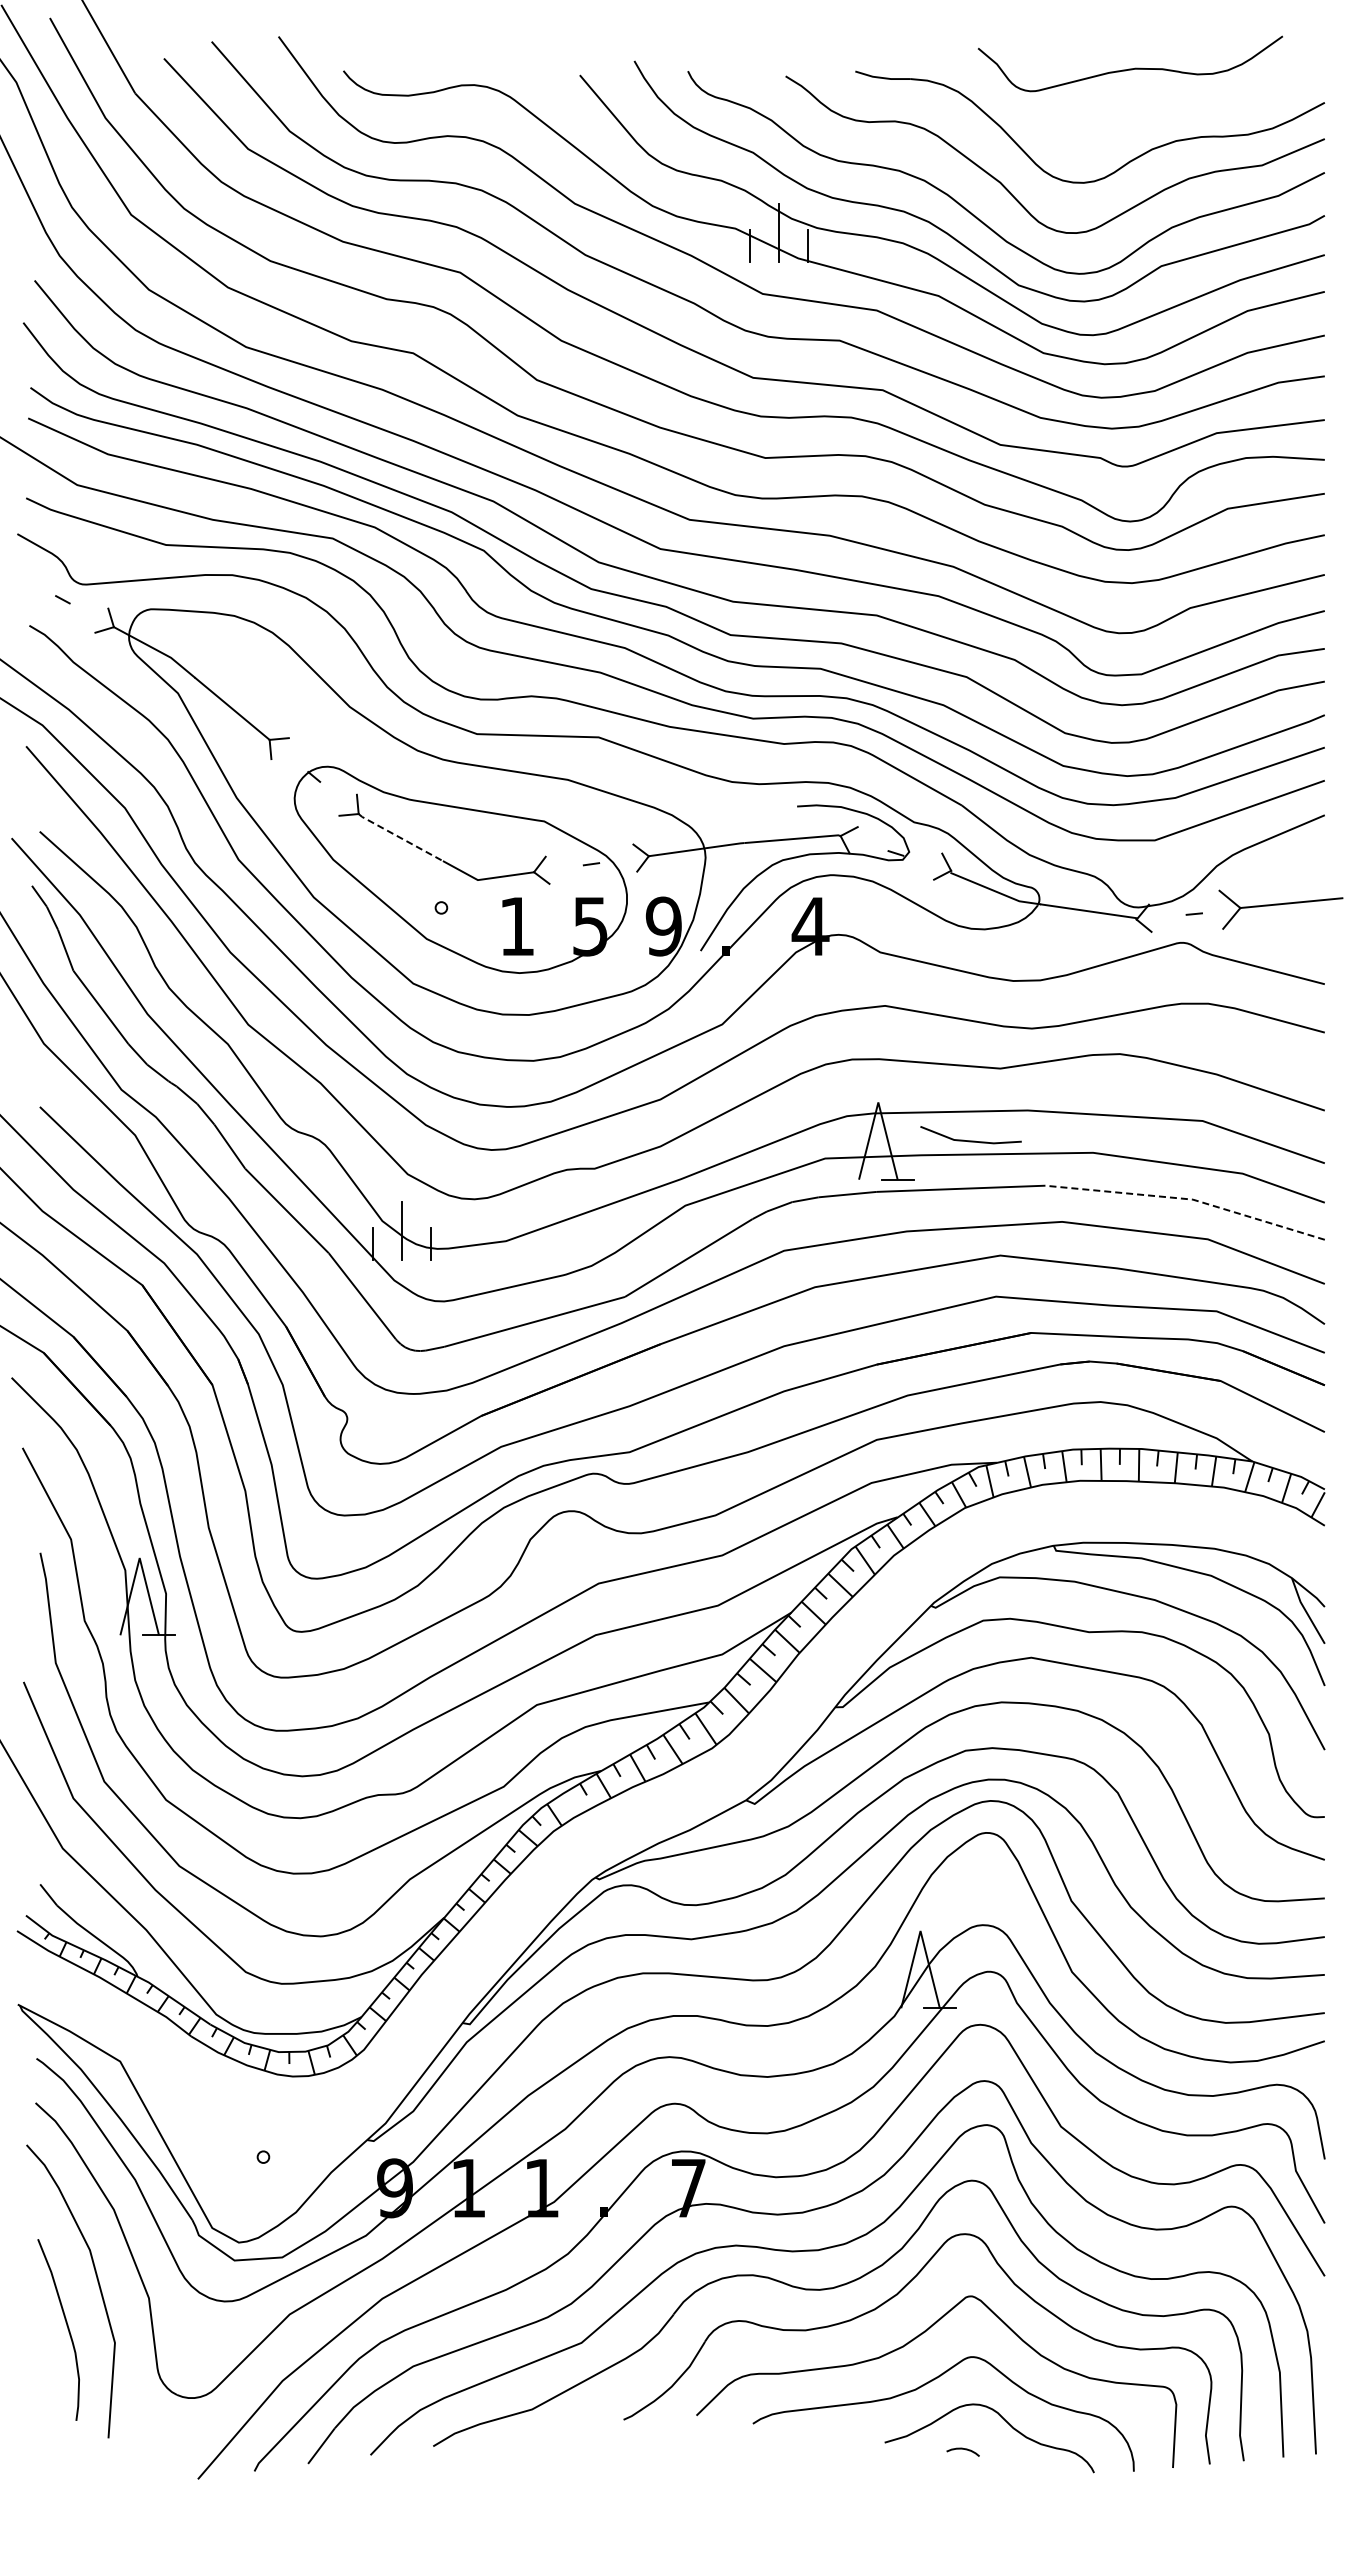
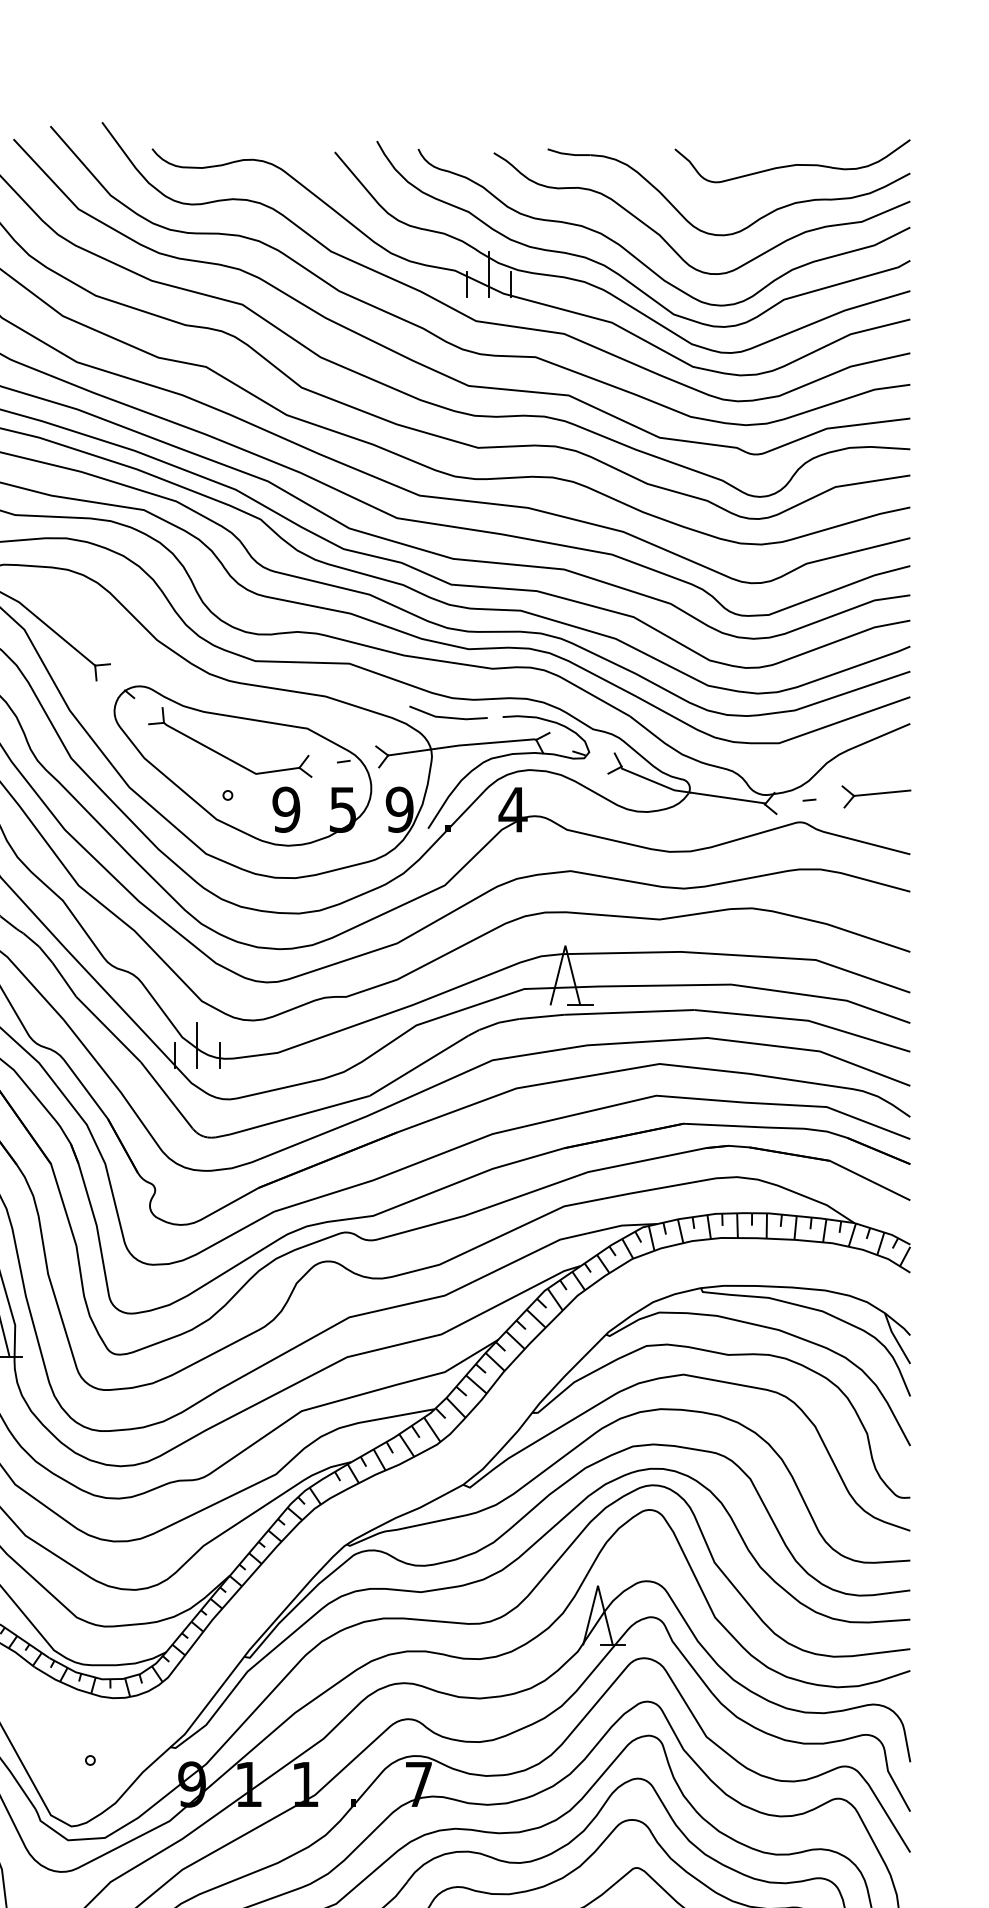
curve: (1130, 68) -> (792, 164), moved
line: (400, 837) -> (196, 741), dashed -> solid
part: (1280, 909) -> (876, 796), size x0.71
text: (516, 926) -> (285, 809), 1 -> 9
line: (970, 1140) -> (448, 717), moved
line: (1187, 1199) -> (804, 1020), dashed -> solid

